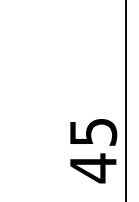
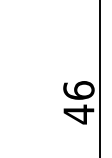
text: (92, 131) -> (78, 90), 45 -> 46

